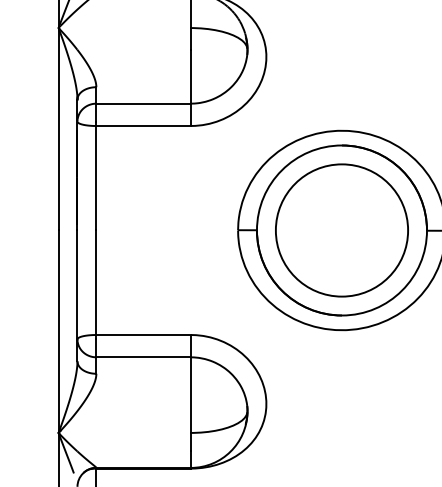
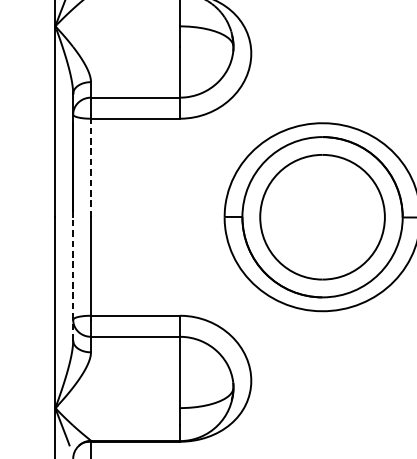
line: (96, 177) -> (91, 167), solid -> dashed
line: (77, 295) -> (73, 278), solid -> dashed

